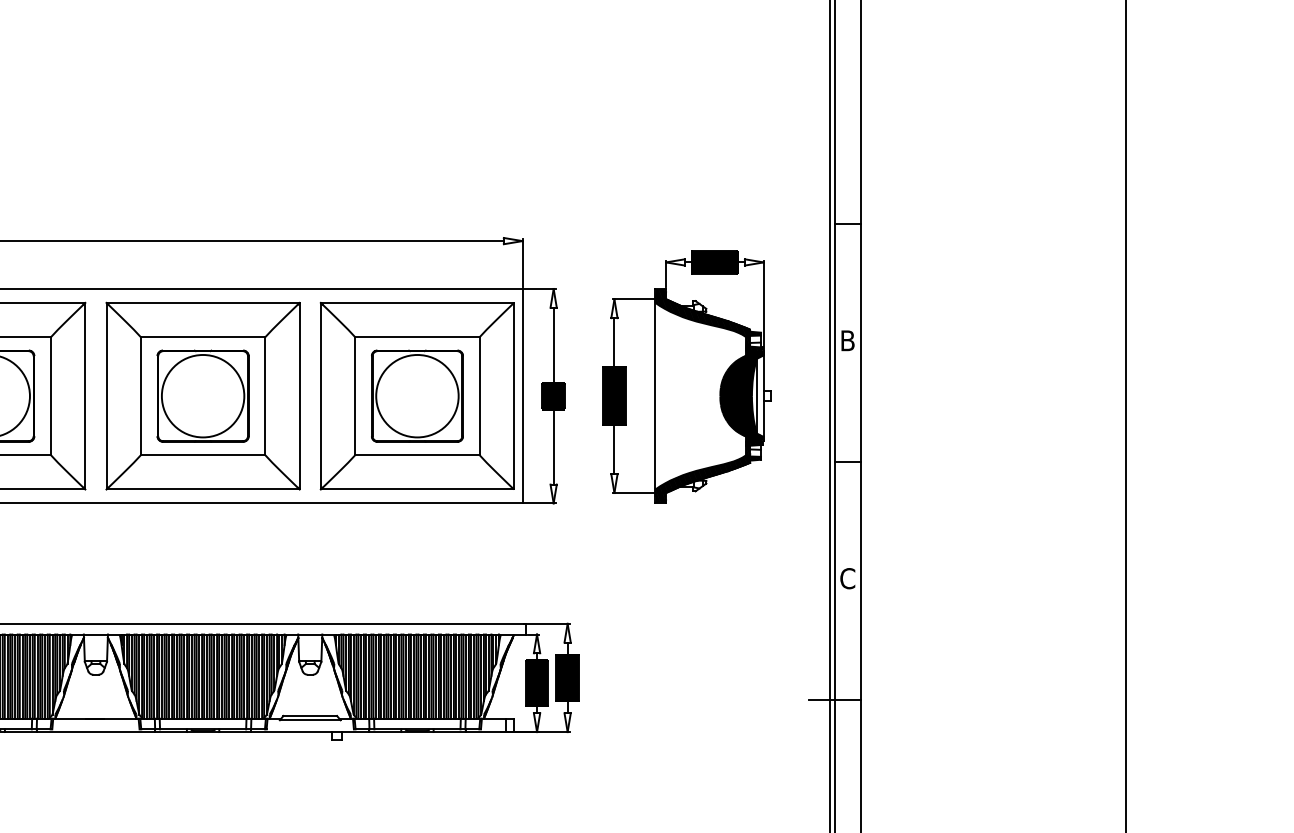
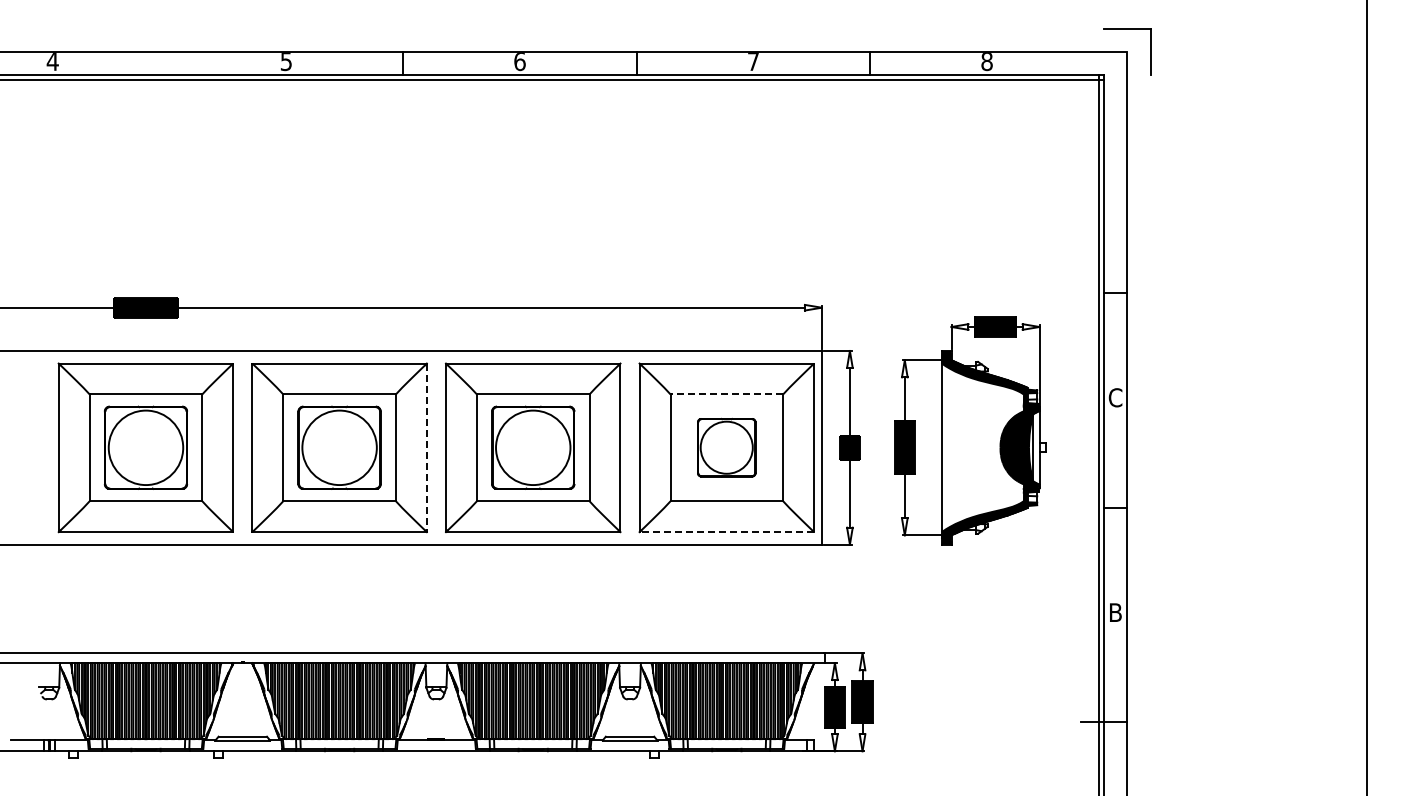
line: (417, 337) -> (726, 394), solid -> dashed
text: (847, 340) -> (1115, 397), B -> C
part: (417, 395) -> (726, 447), size x0.7
line: (84, 396) -> (426, 448), solid -> dashed
line: (417, 489) -> (726, 532), solid -> dashed
text: (847, 578) -> (1115, 612), C -> B

